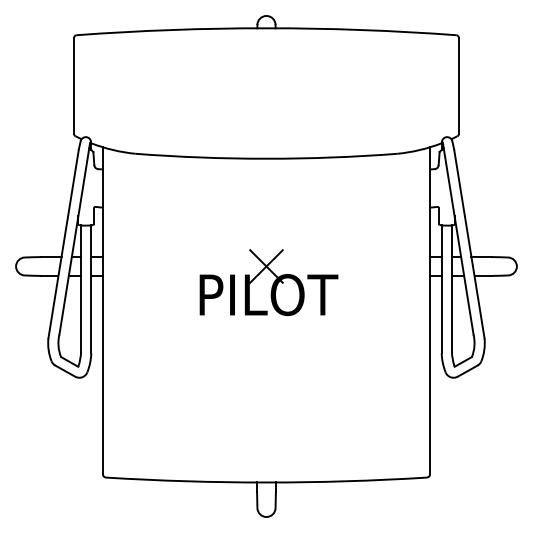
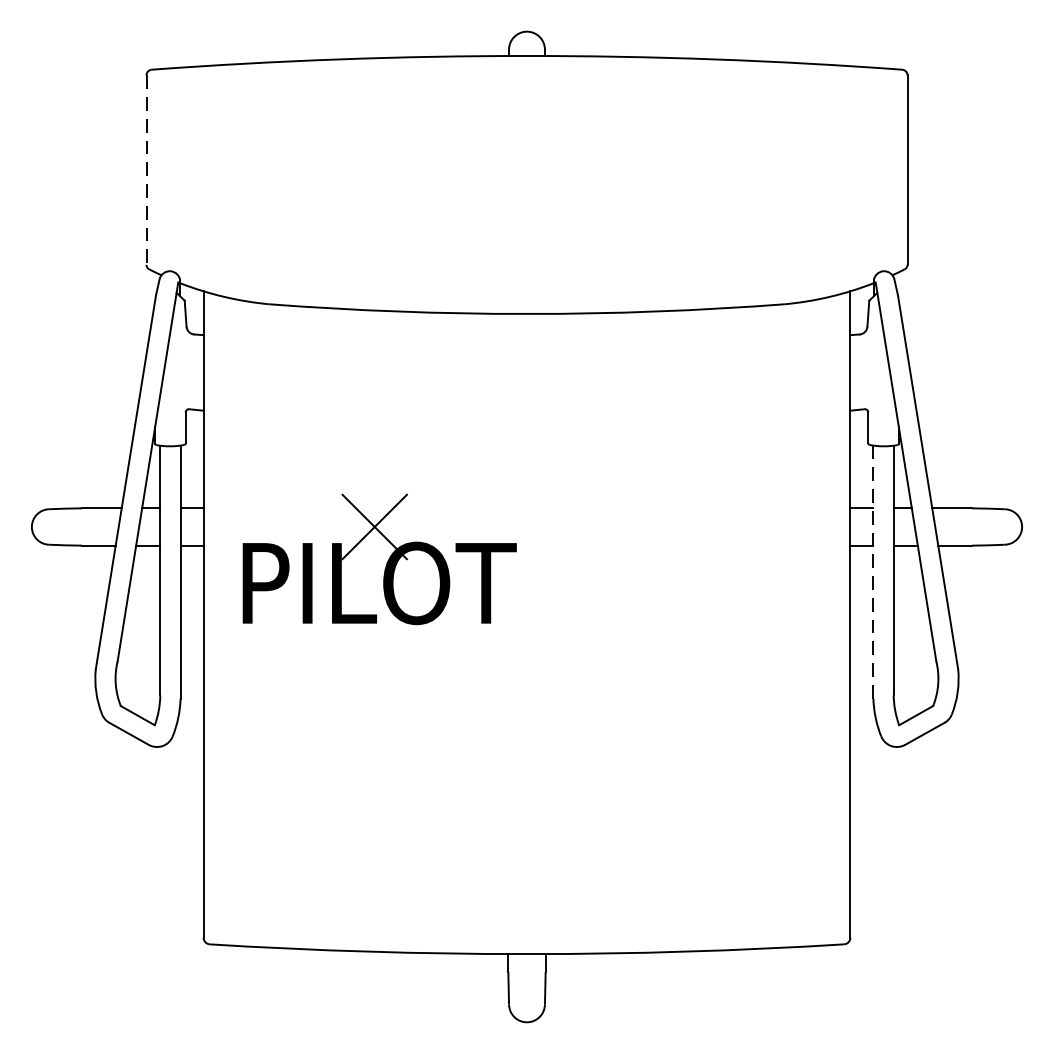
line: (74, 85) -> (147, 169), solid -> dashed
part: (268, 282) -> (378, 558), moved
line: (441, 289) -> (873, 572), solid -> dashed

